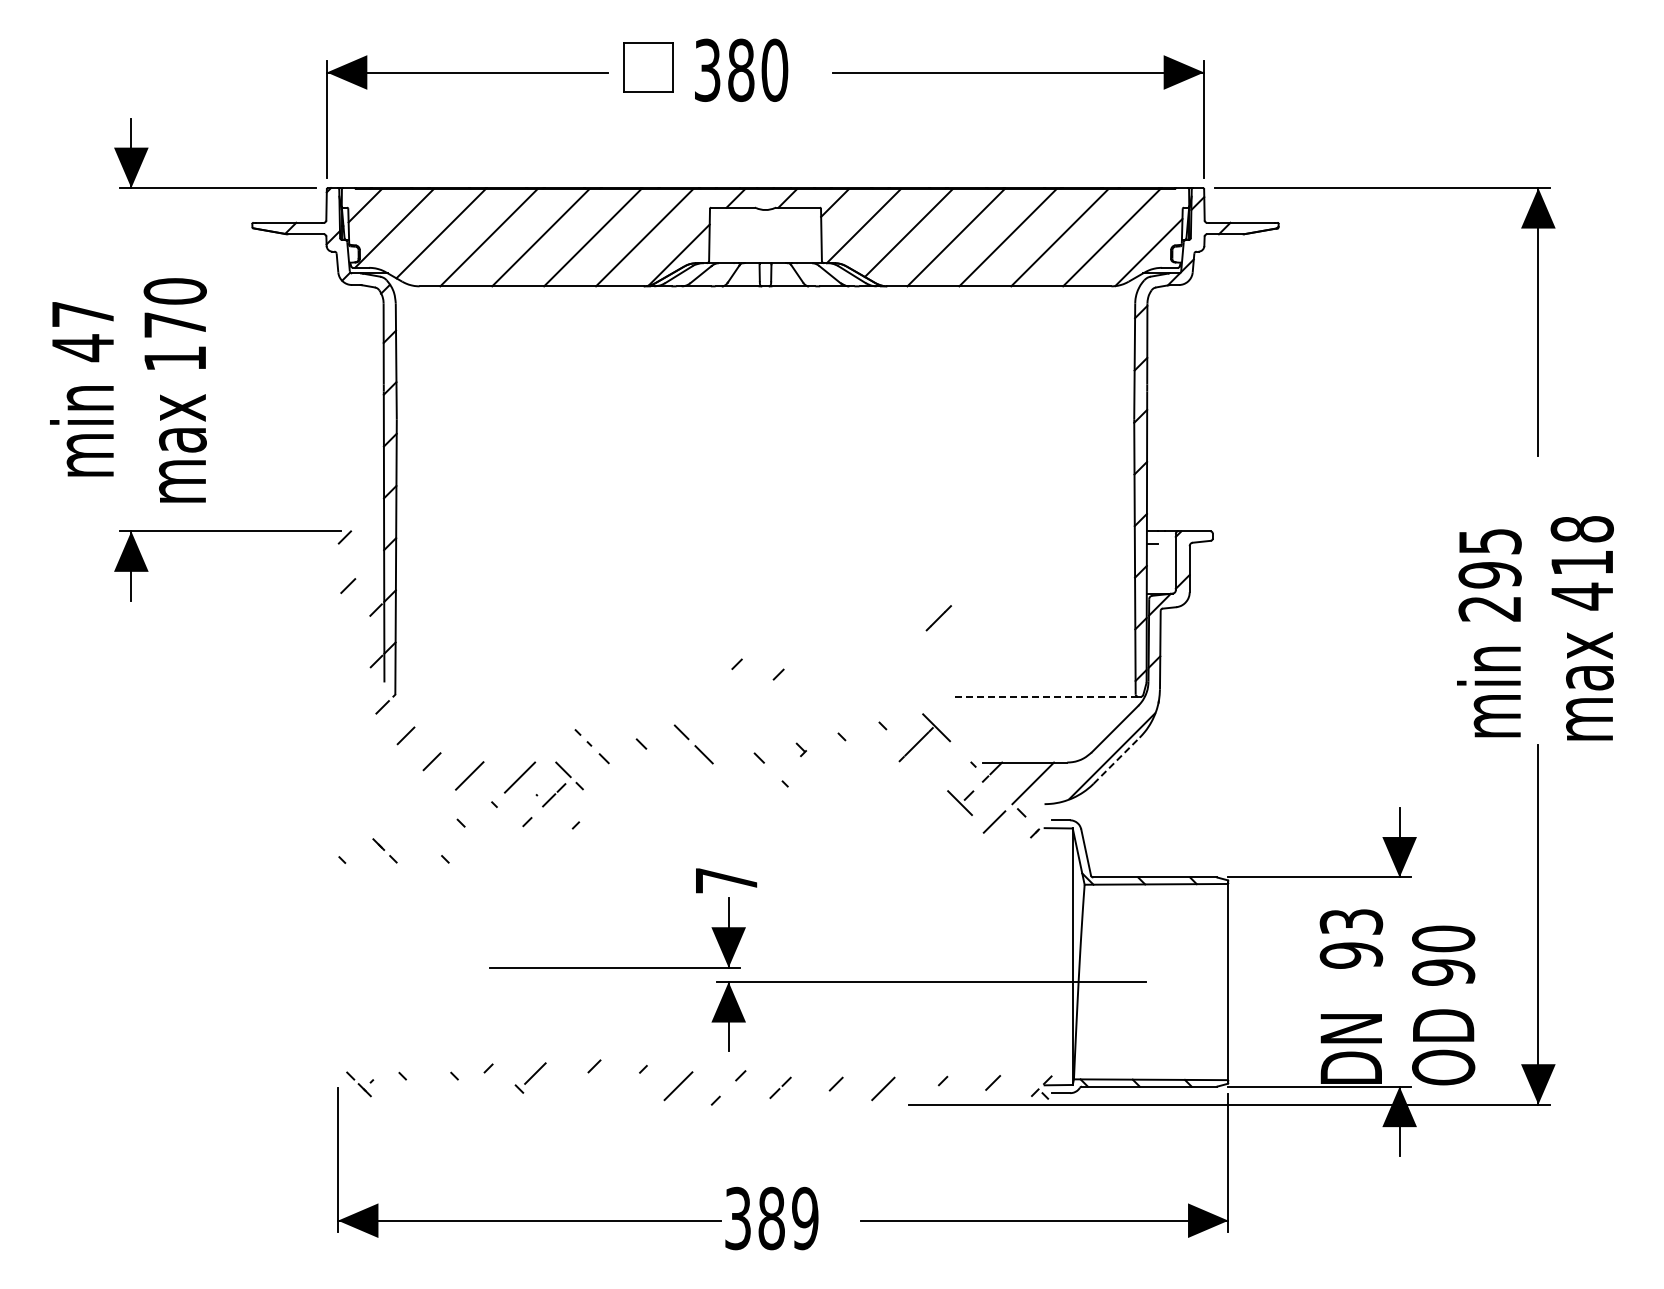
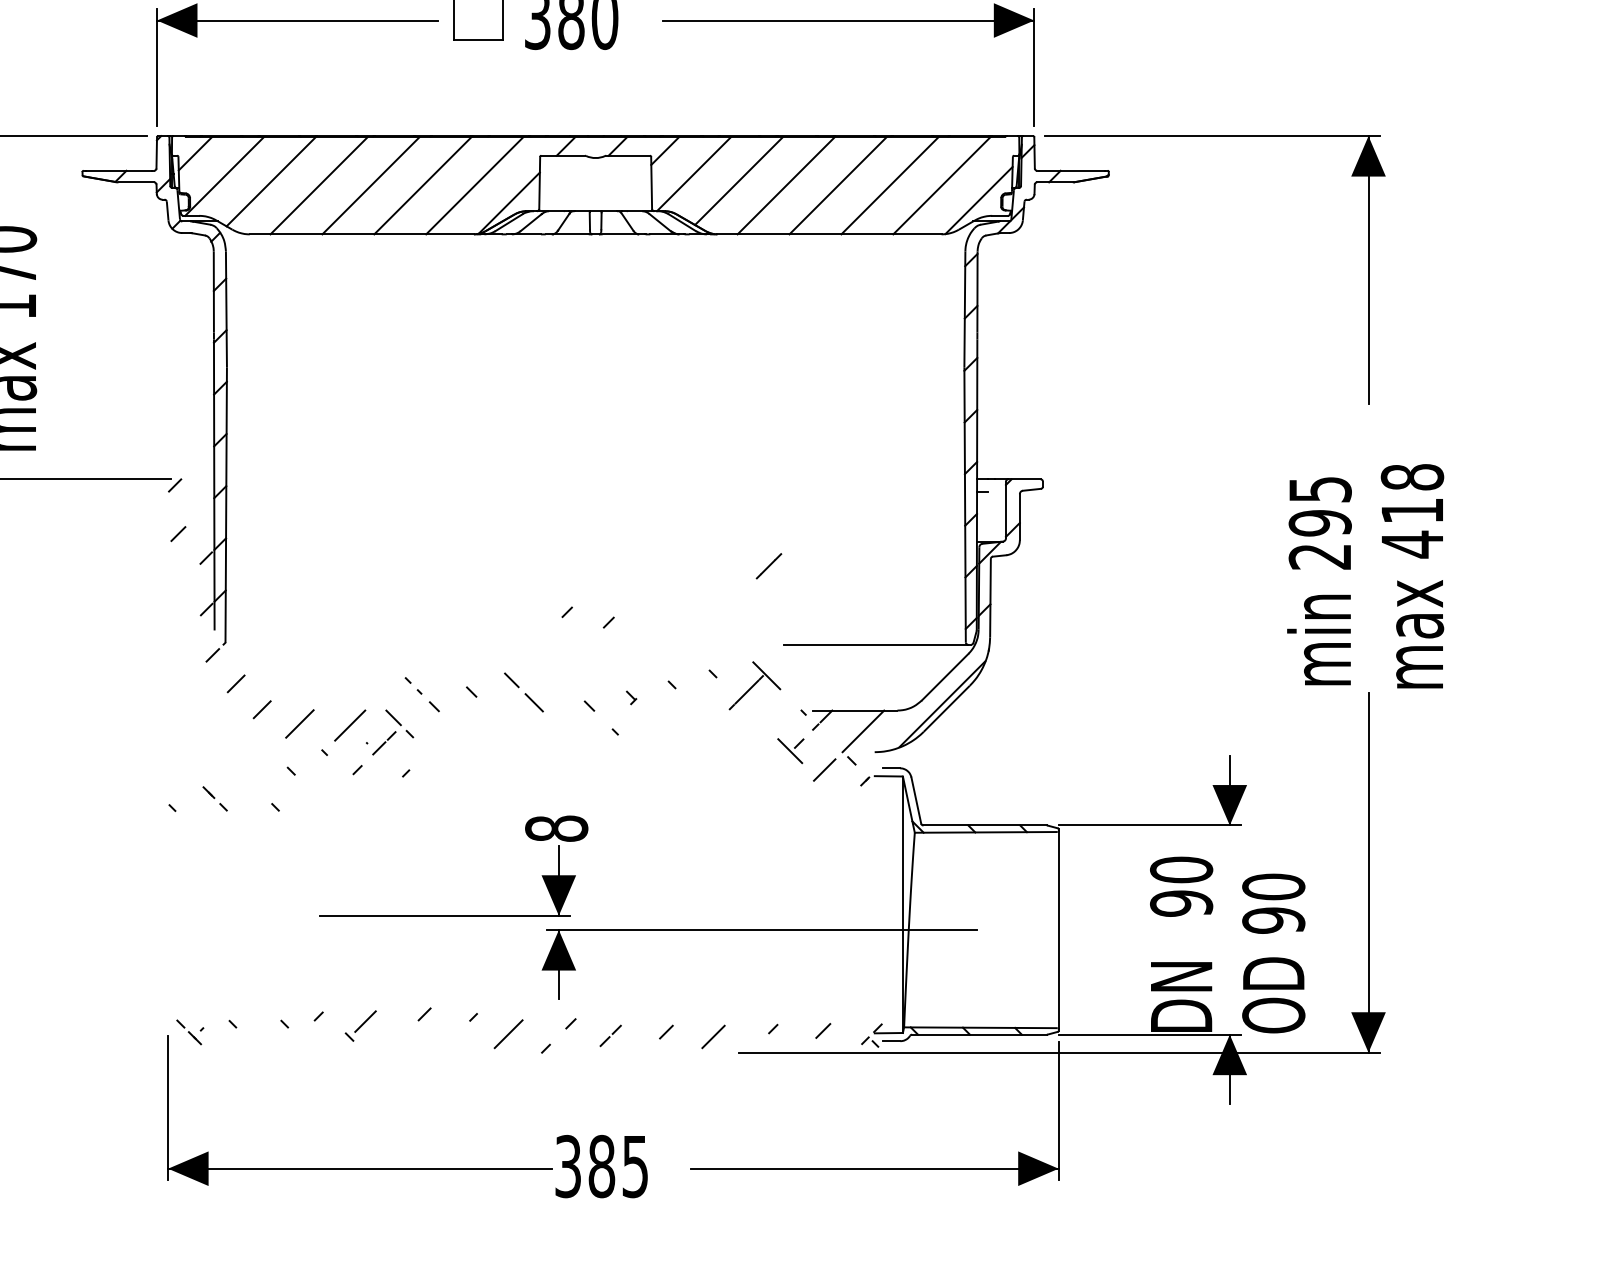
line: (1046, 696) -> (876, 644), dashed -> solid
line: (1116, 761) -> (946, 709), dashed -> solid
text: (726, 880) -> (556, 828), 7 -> 8
text: (1351, 921) -> (1181, 869), 93 -> 90
text: (805, 1217) -> (635, 1165), 389 -> 385

